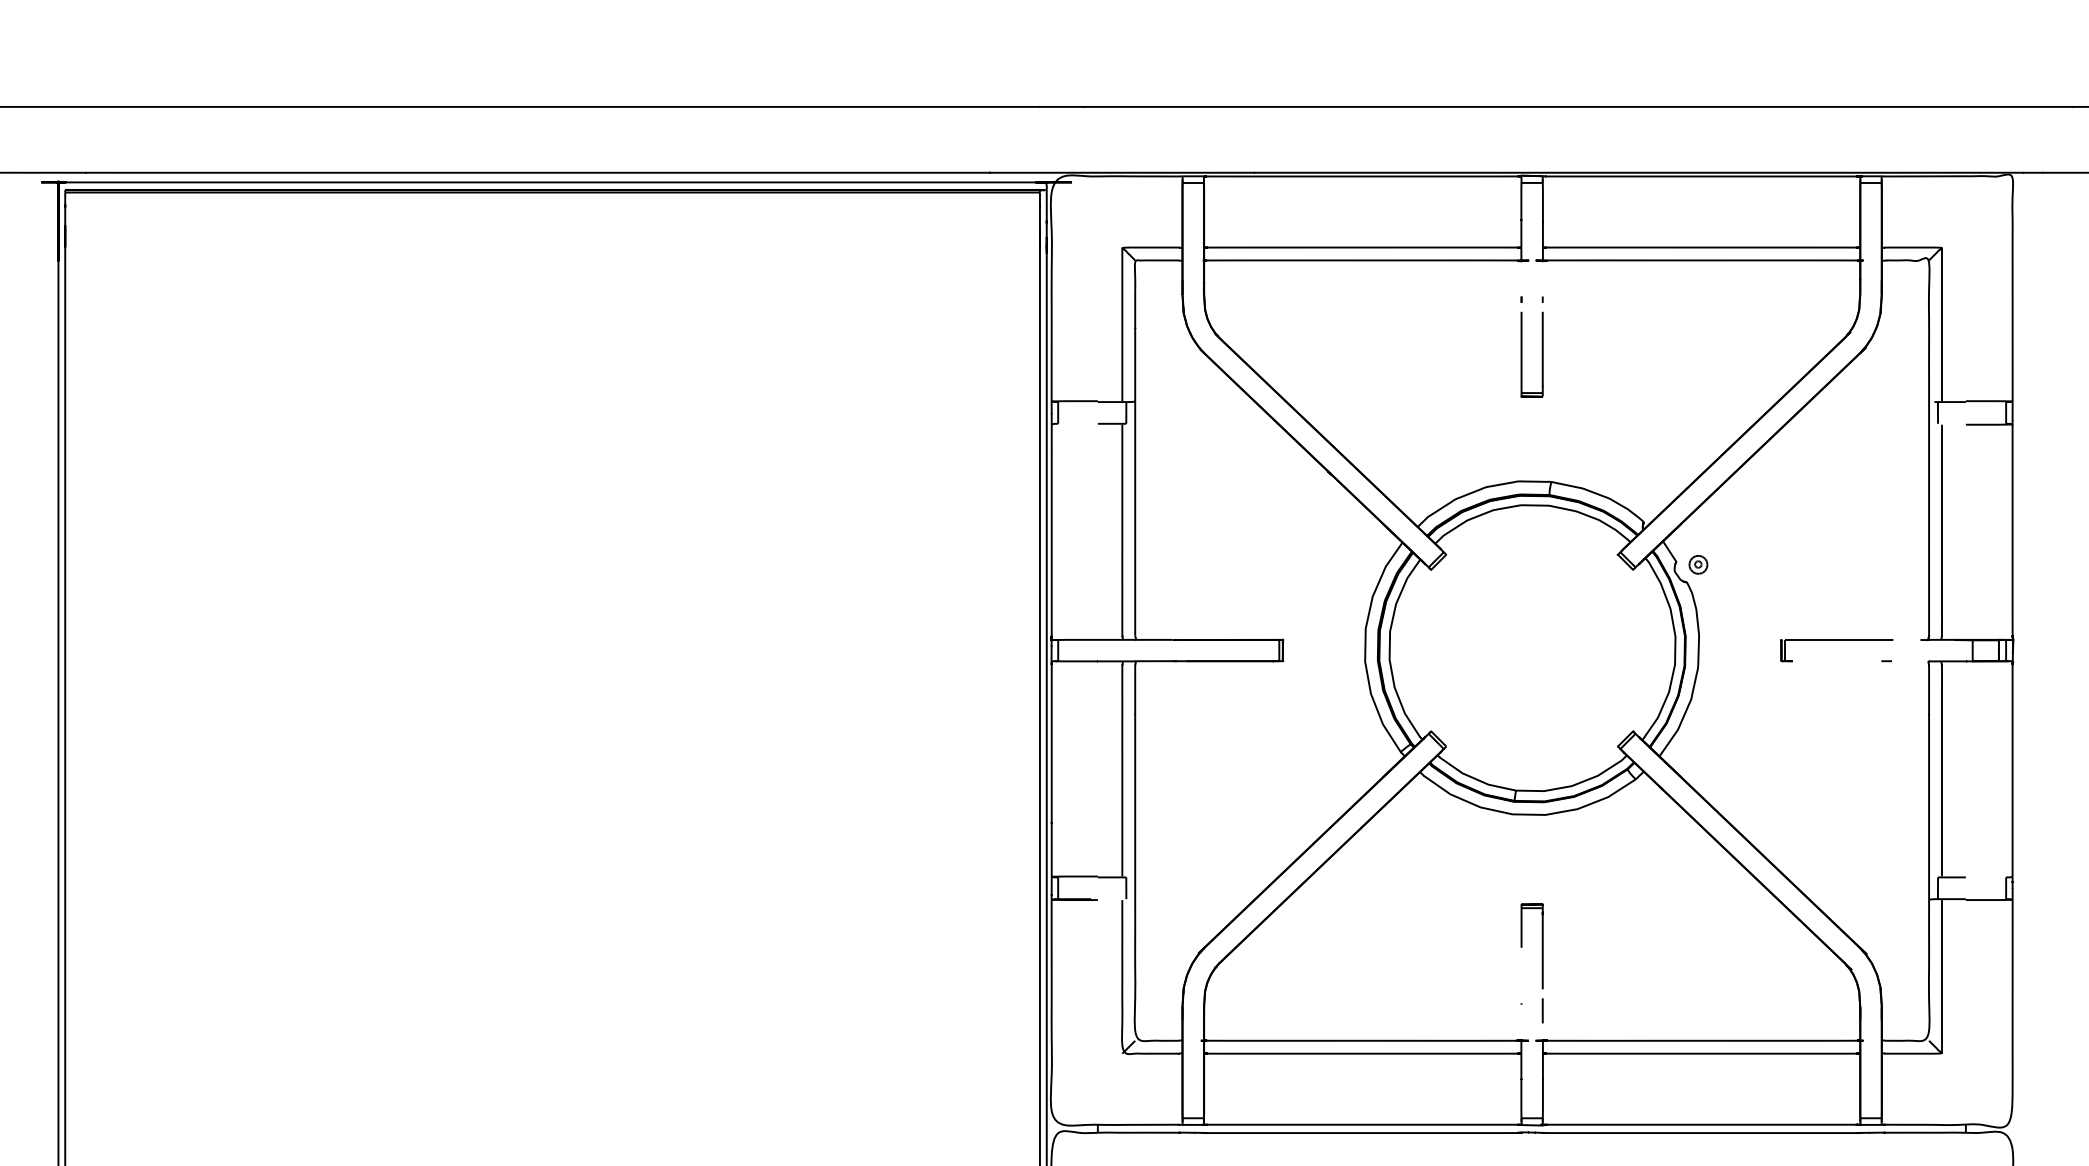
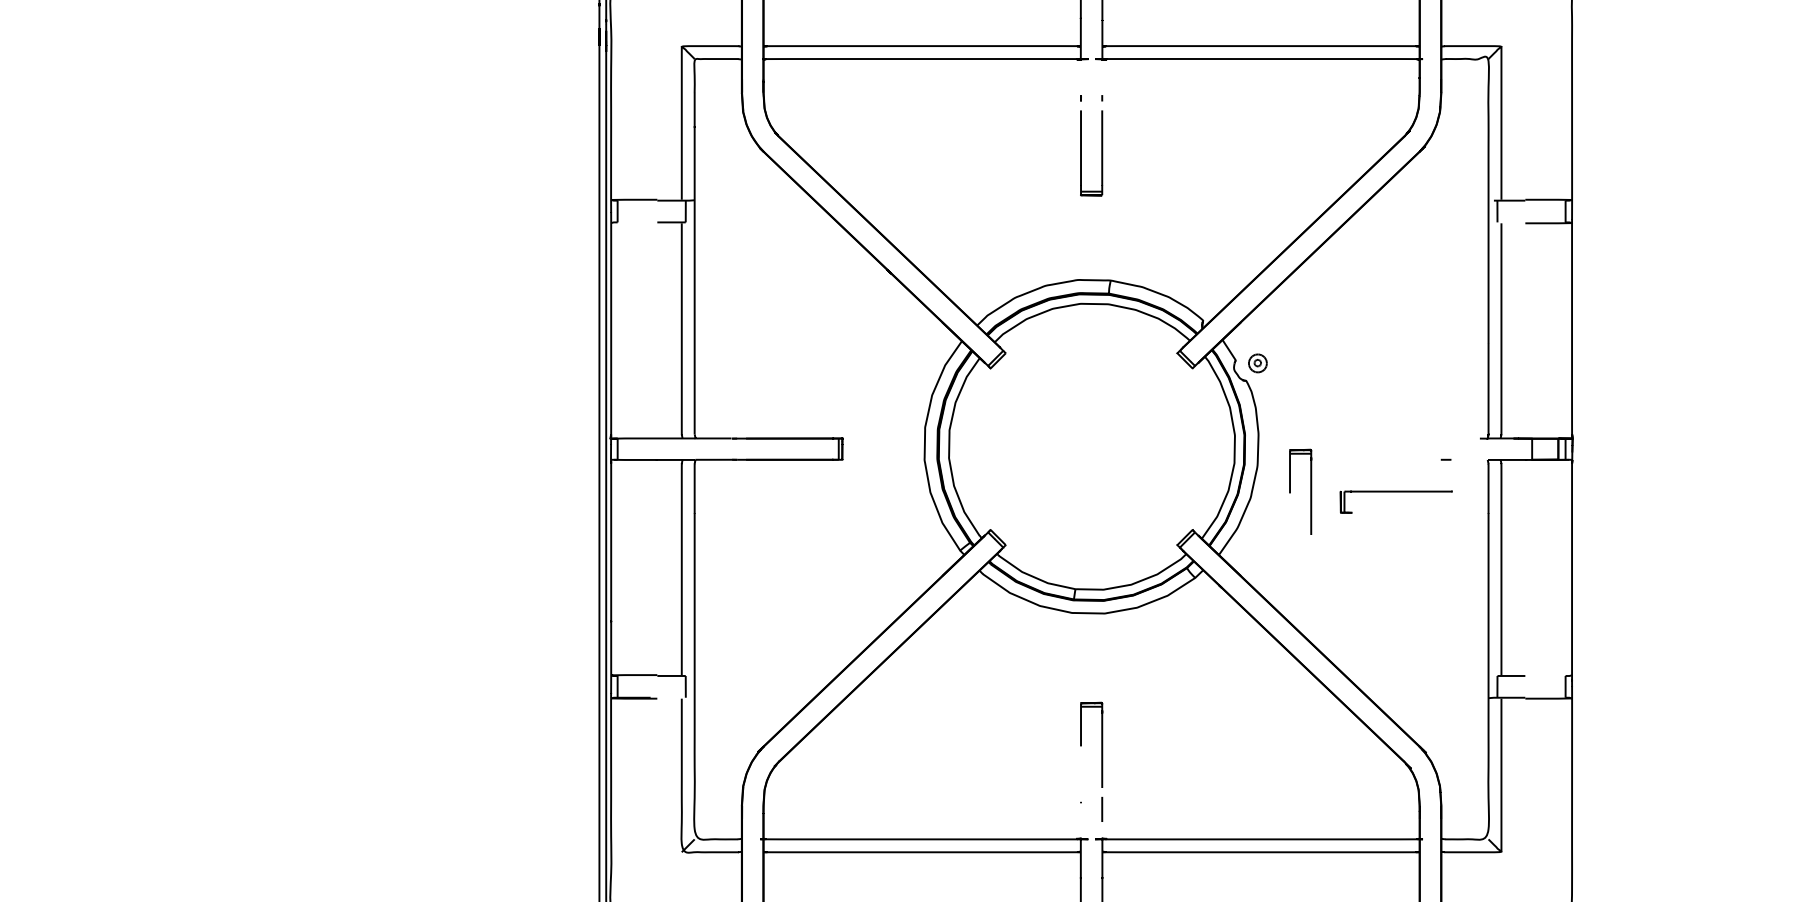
part: (1836, 640) -> (1395, 492), moved
part: (1731, 693) -> (1290, 492), added

